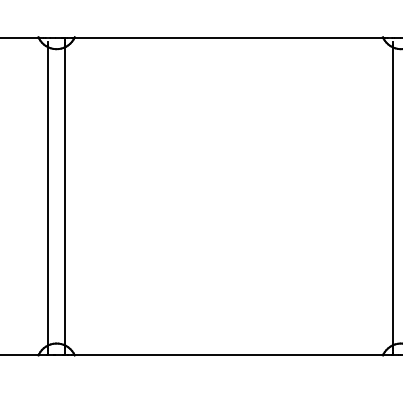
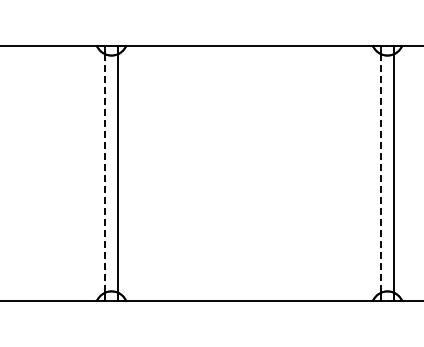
line: (47, 196) -> (104, 173), solid -> dashed
line: (392, 196) -> (380, 173), solid -> dashed

